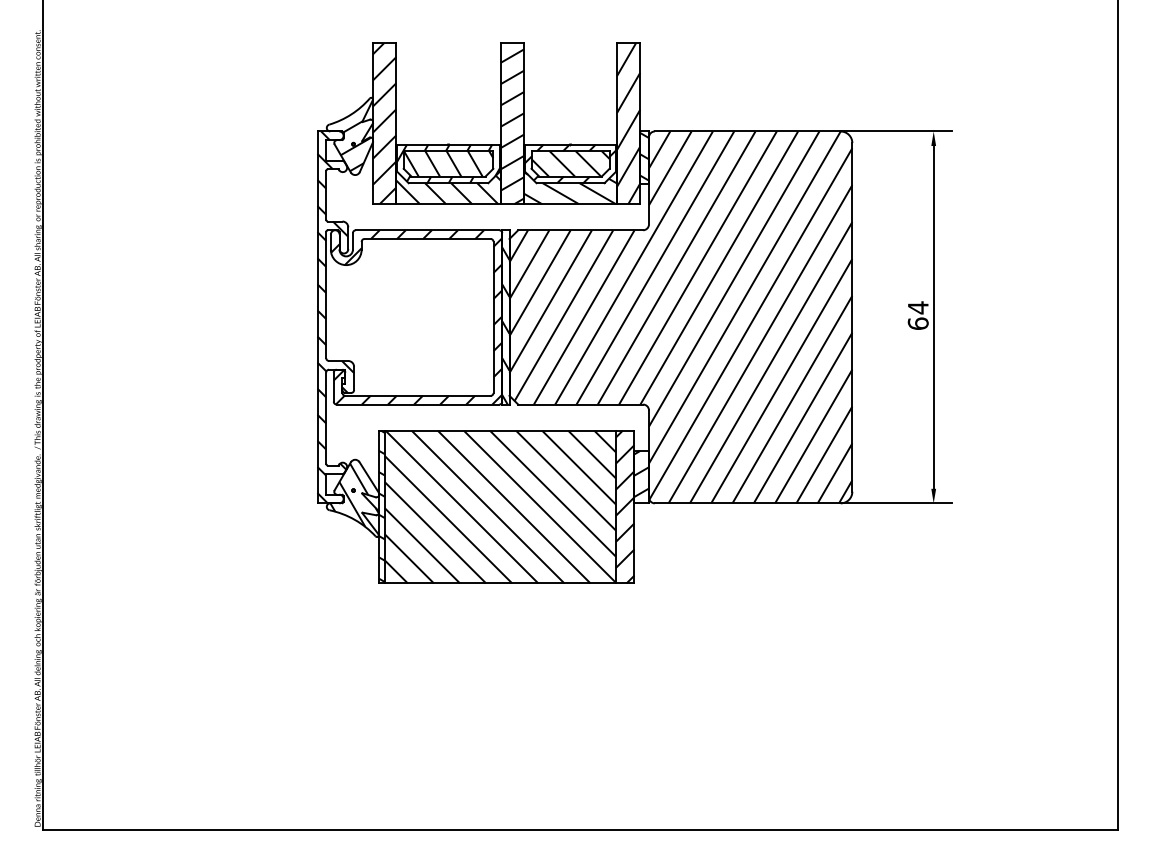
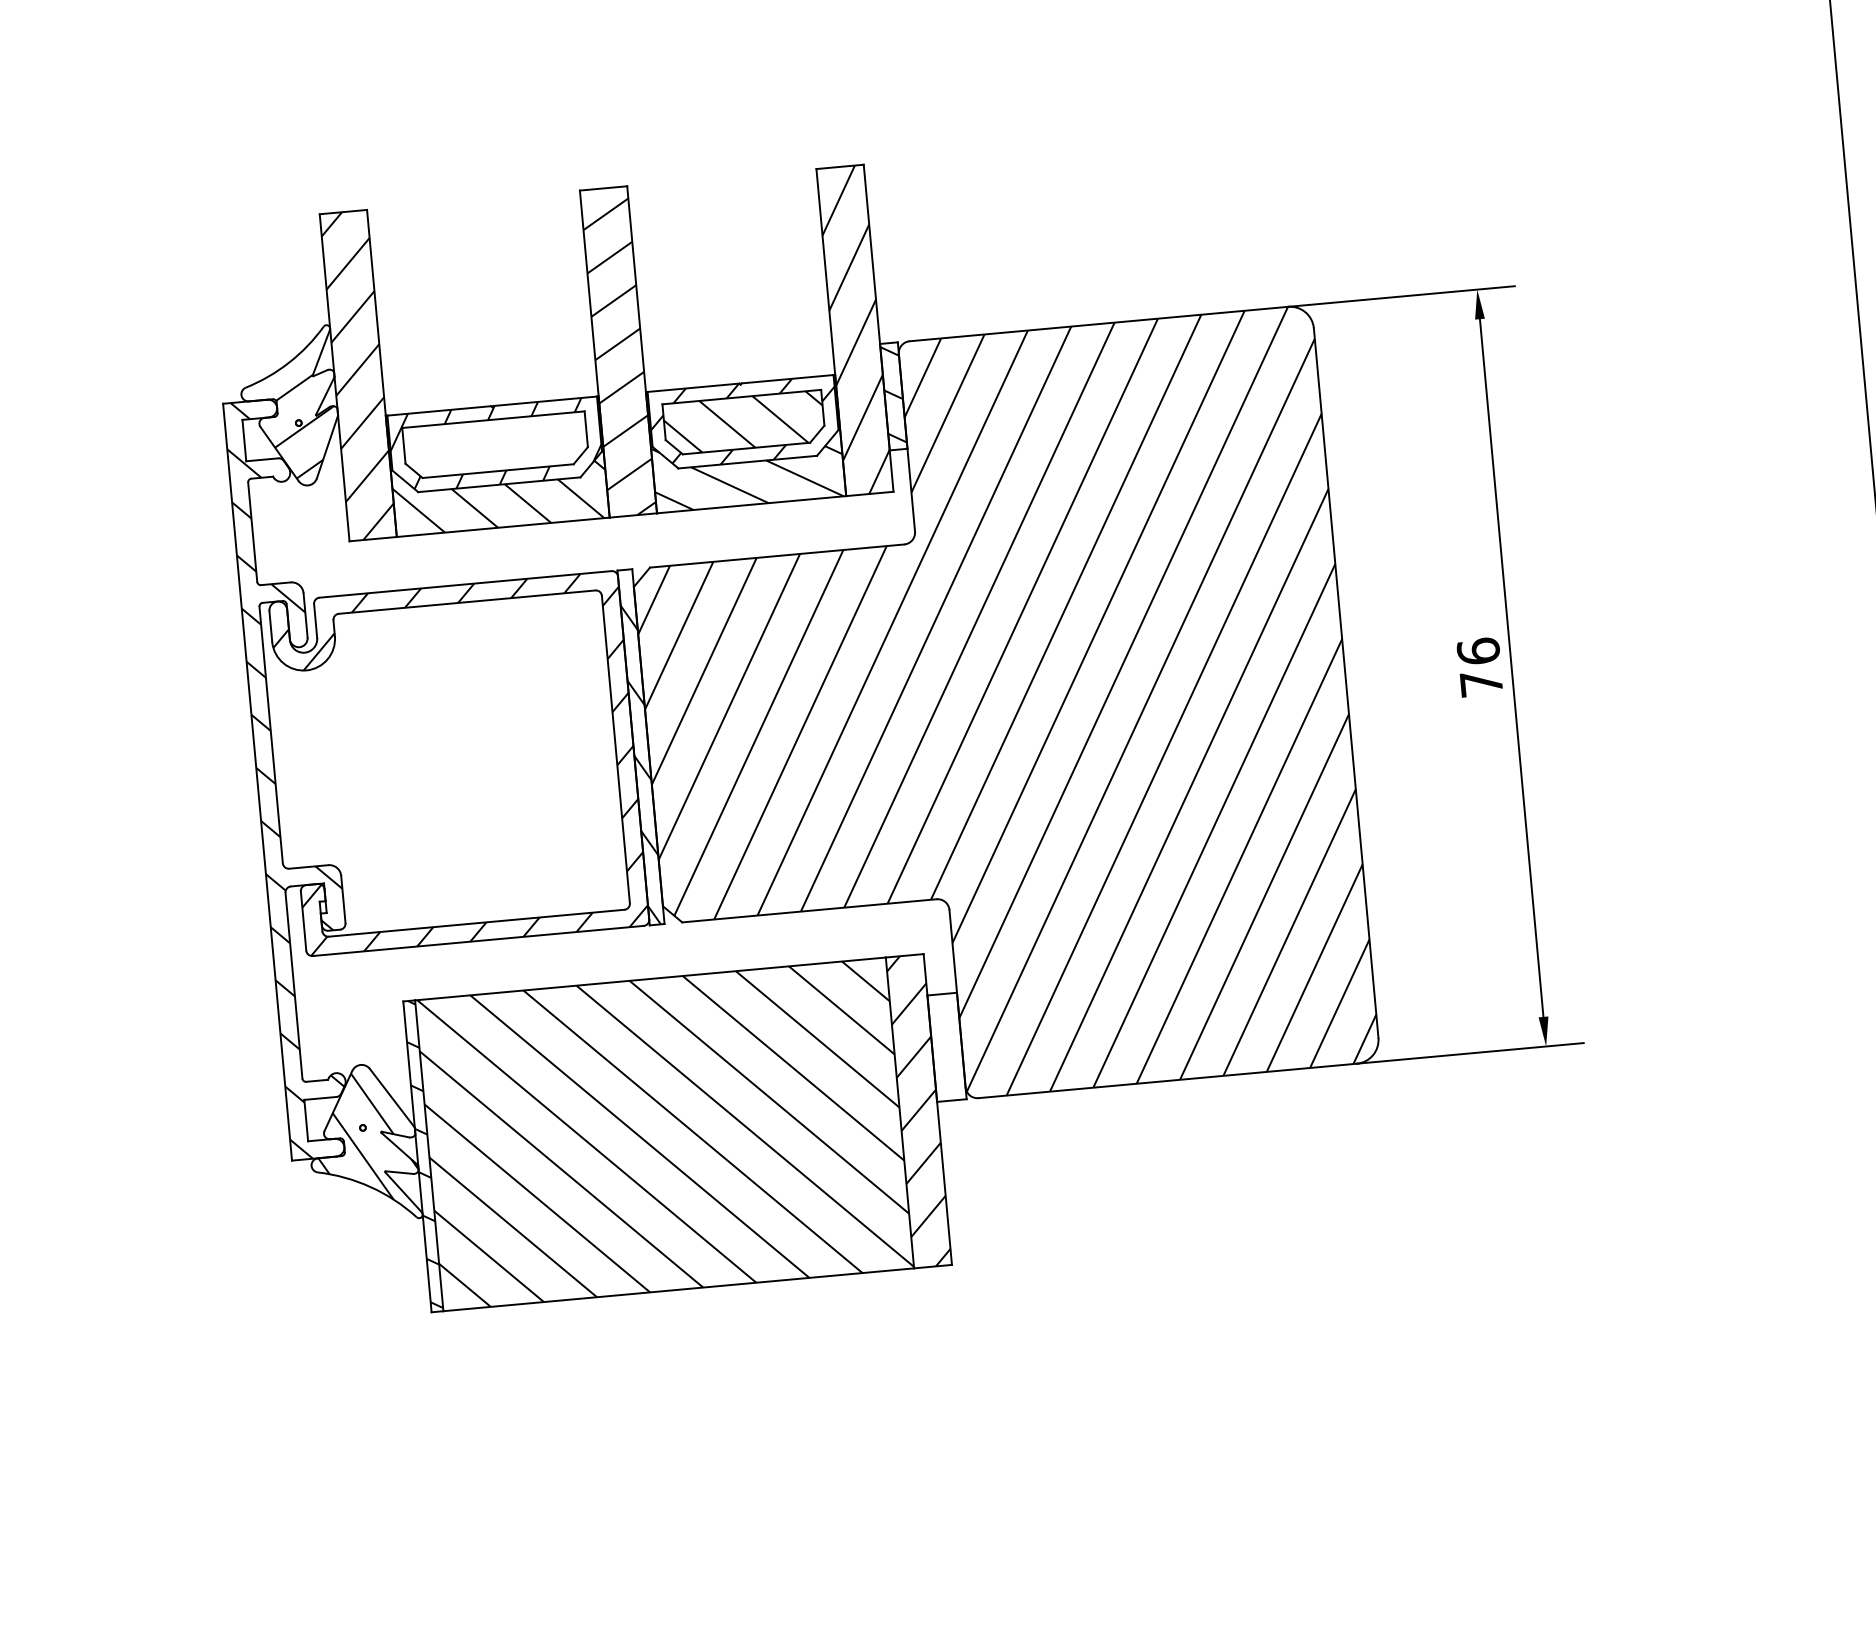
hatch: (448, 163) -> (495, 444), removed
text: (917, 315) -> (1478, 667), 64 -> 76
hatch: (641, 473) -> (945, 1039), removed

